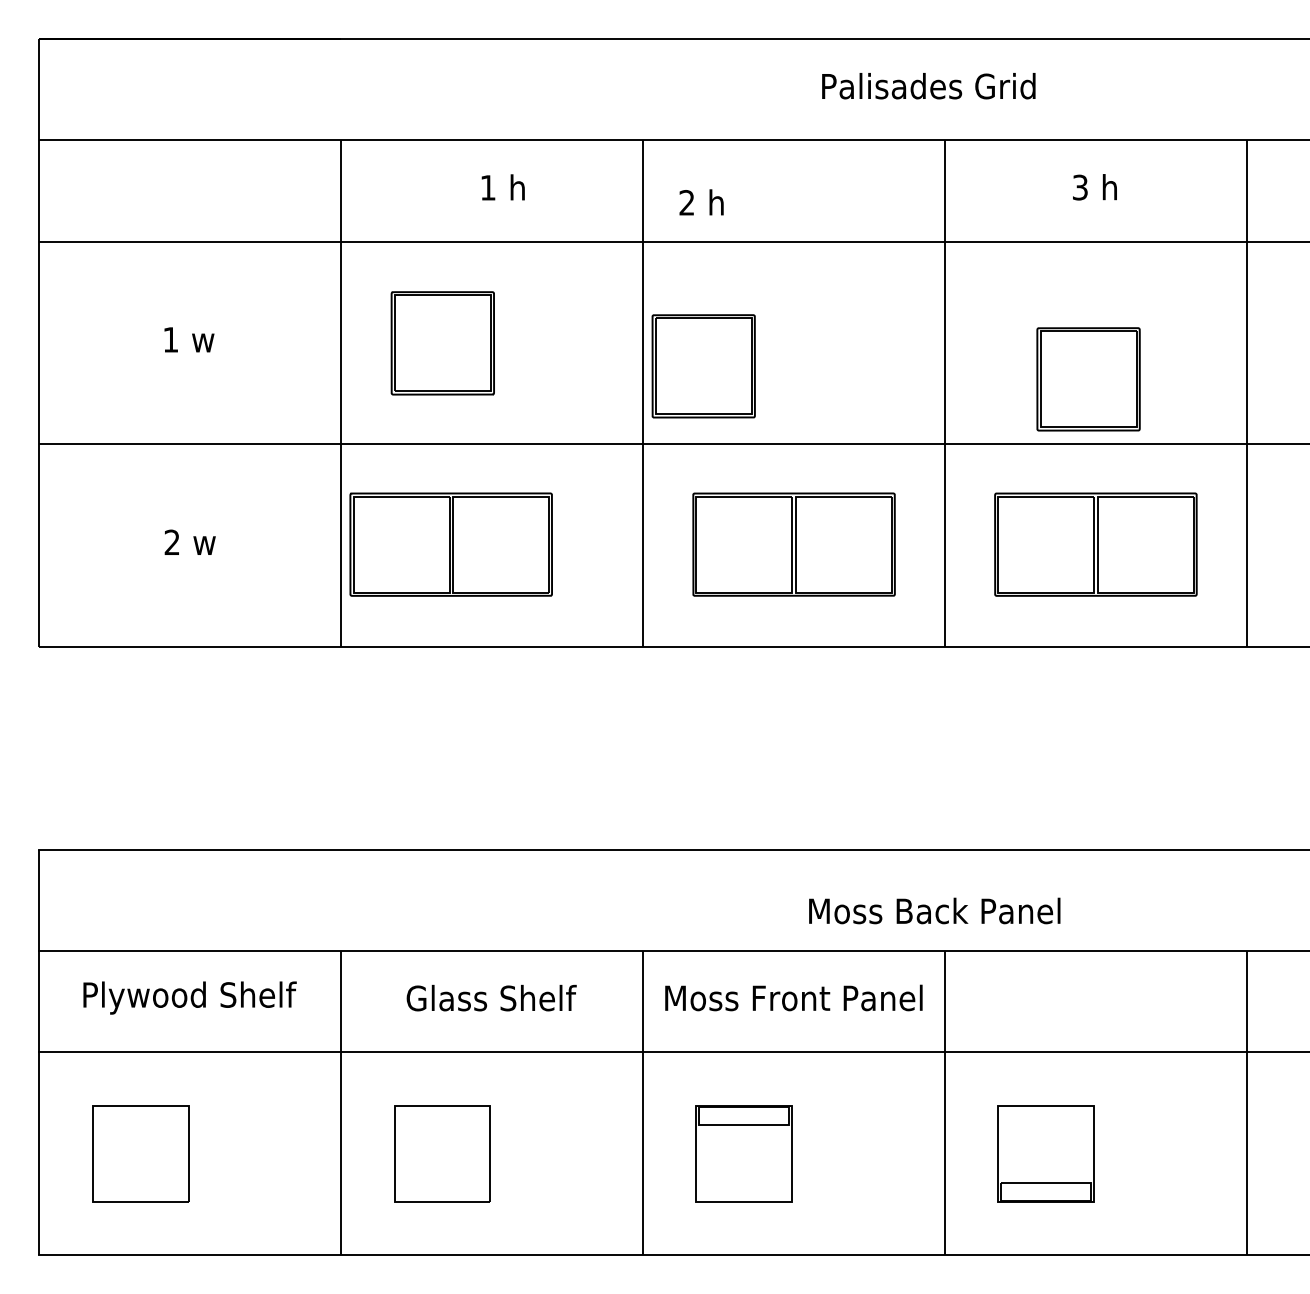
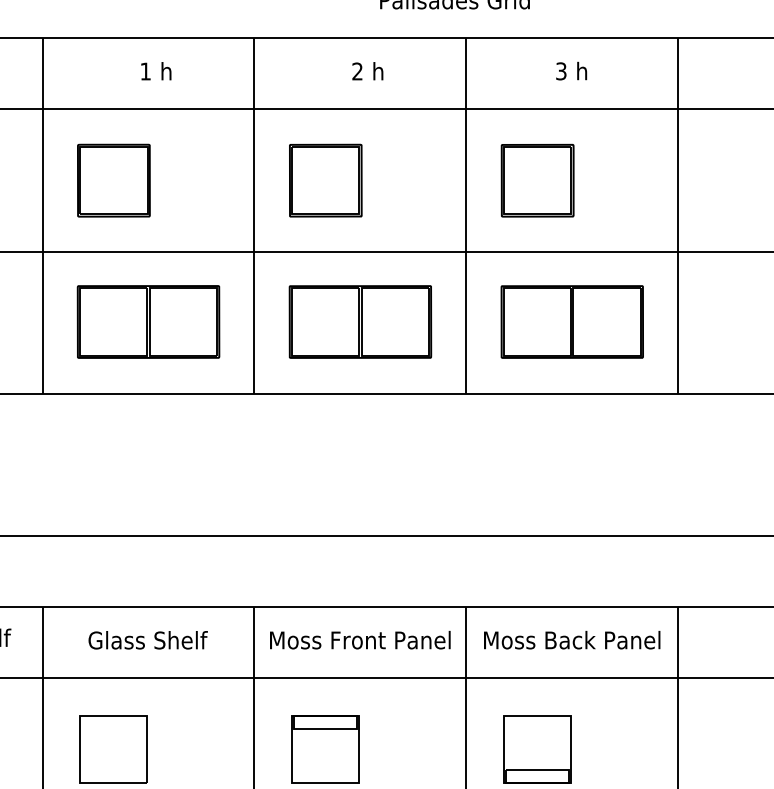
text: (701, 202) -> (367, 71), moved
part: (703, 366) -> (325, 180), moved
part: (1088, 379) -> (537, 180), moved
part: (450, 544) -> (148, 321), moved
text: (934, 910) -> (572, 639), moved

